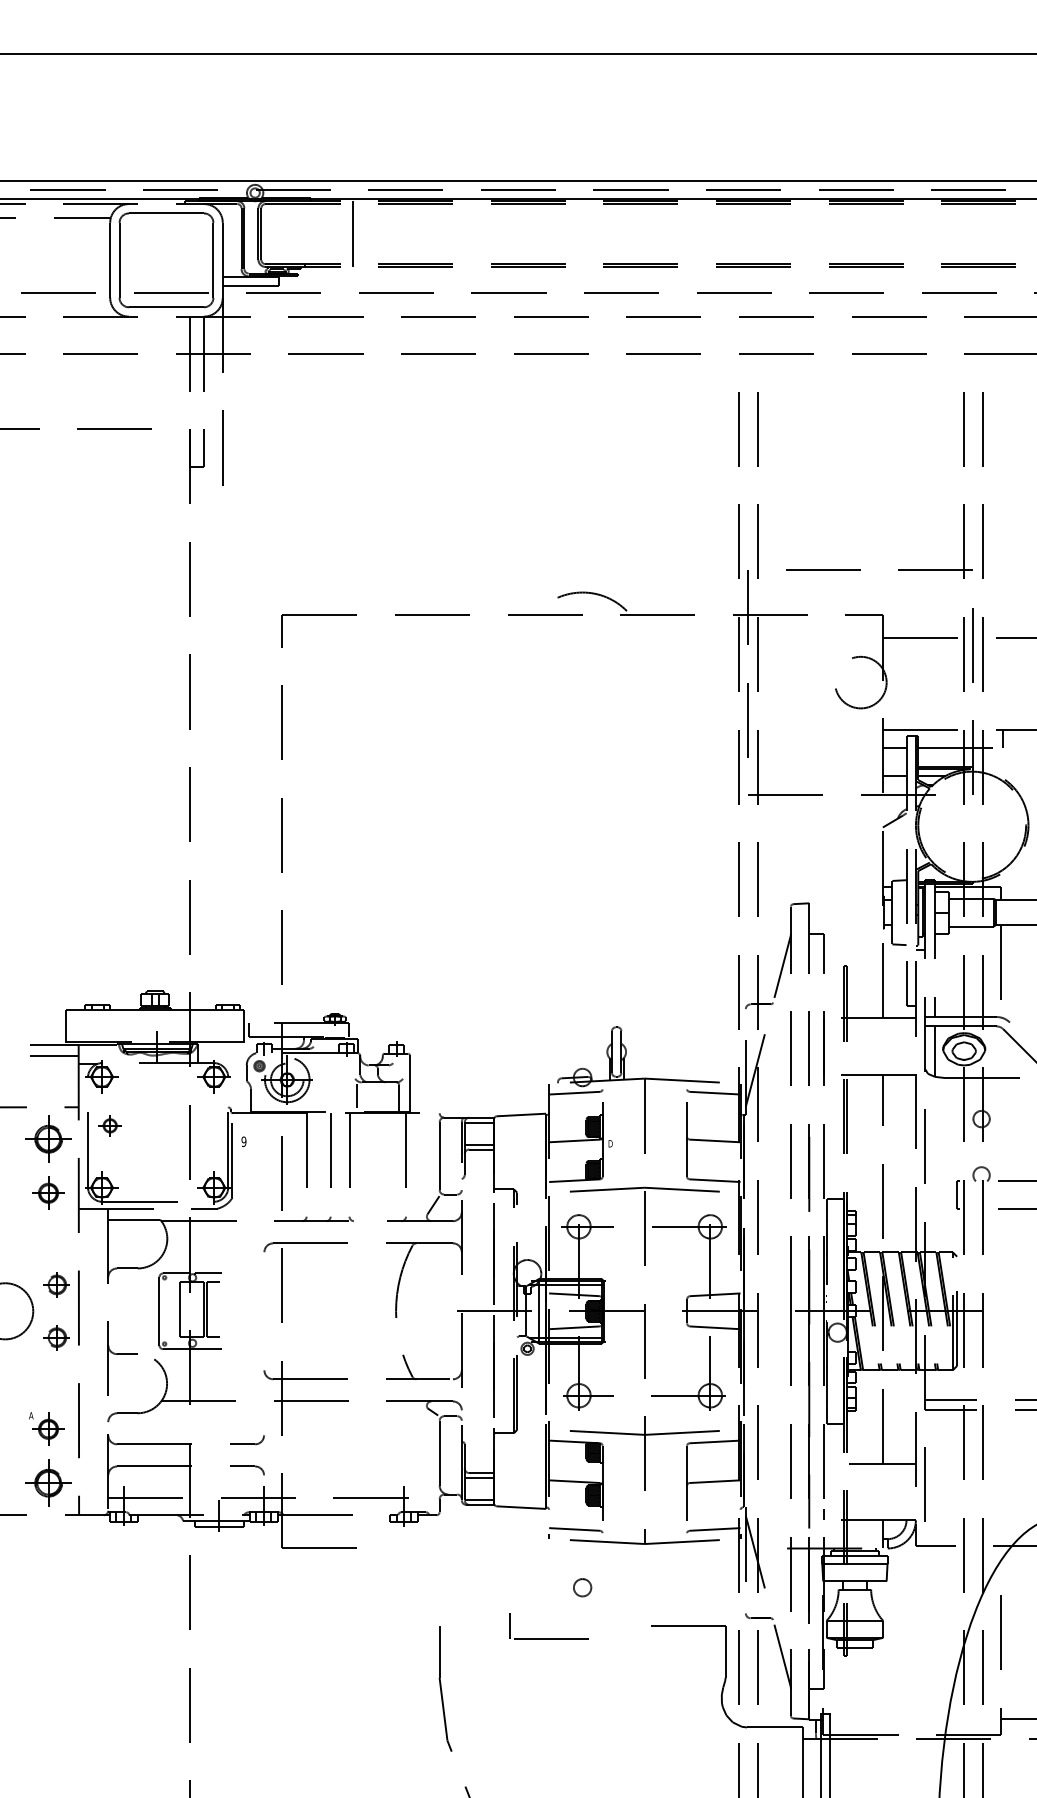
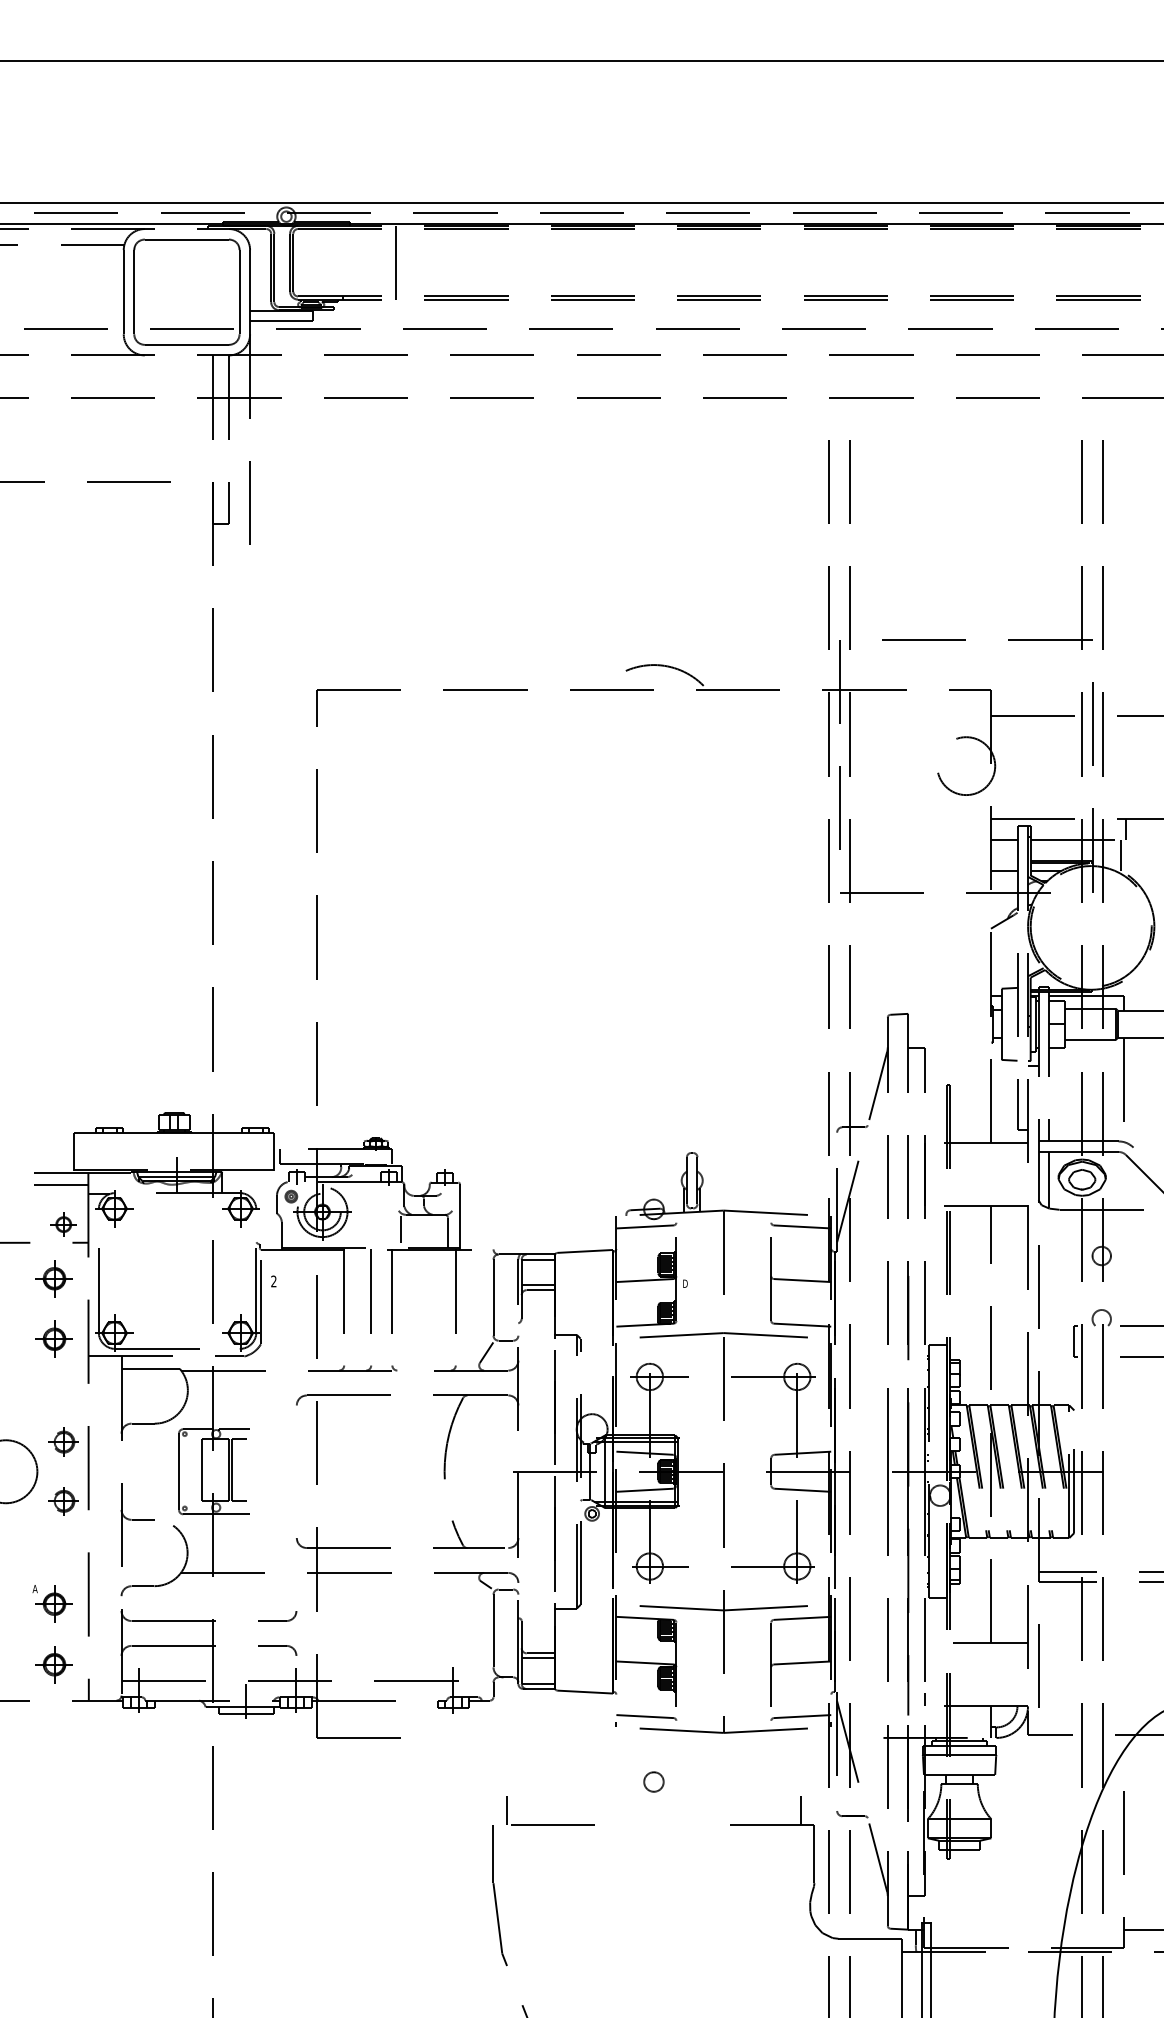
line: (999, 762) -> (1121, 855), added
part: (109, 1125) -> (63, 1224), moved
part: (47, 1139) -> (53, 1278), size x0.71
text: (243, 1141) -> (273, 1281), 9 -> 2
part: (47, 1483) -> (53, 1664), size x0.71
line: (714, 1613) -> (801, 1810), added
part: (549, 1638) -> (550, 1824), moved

